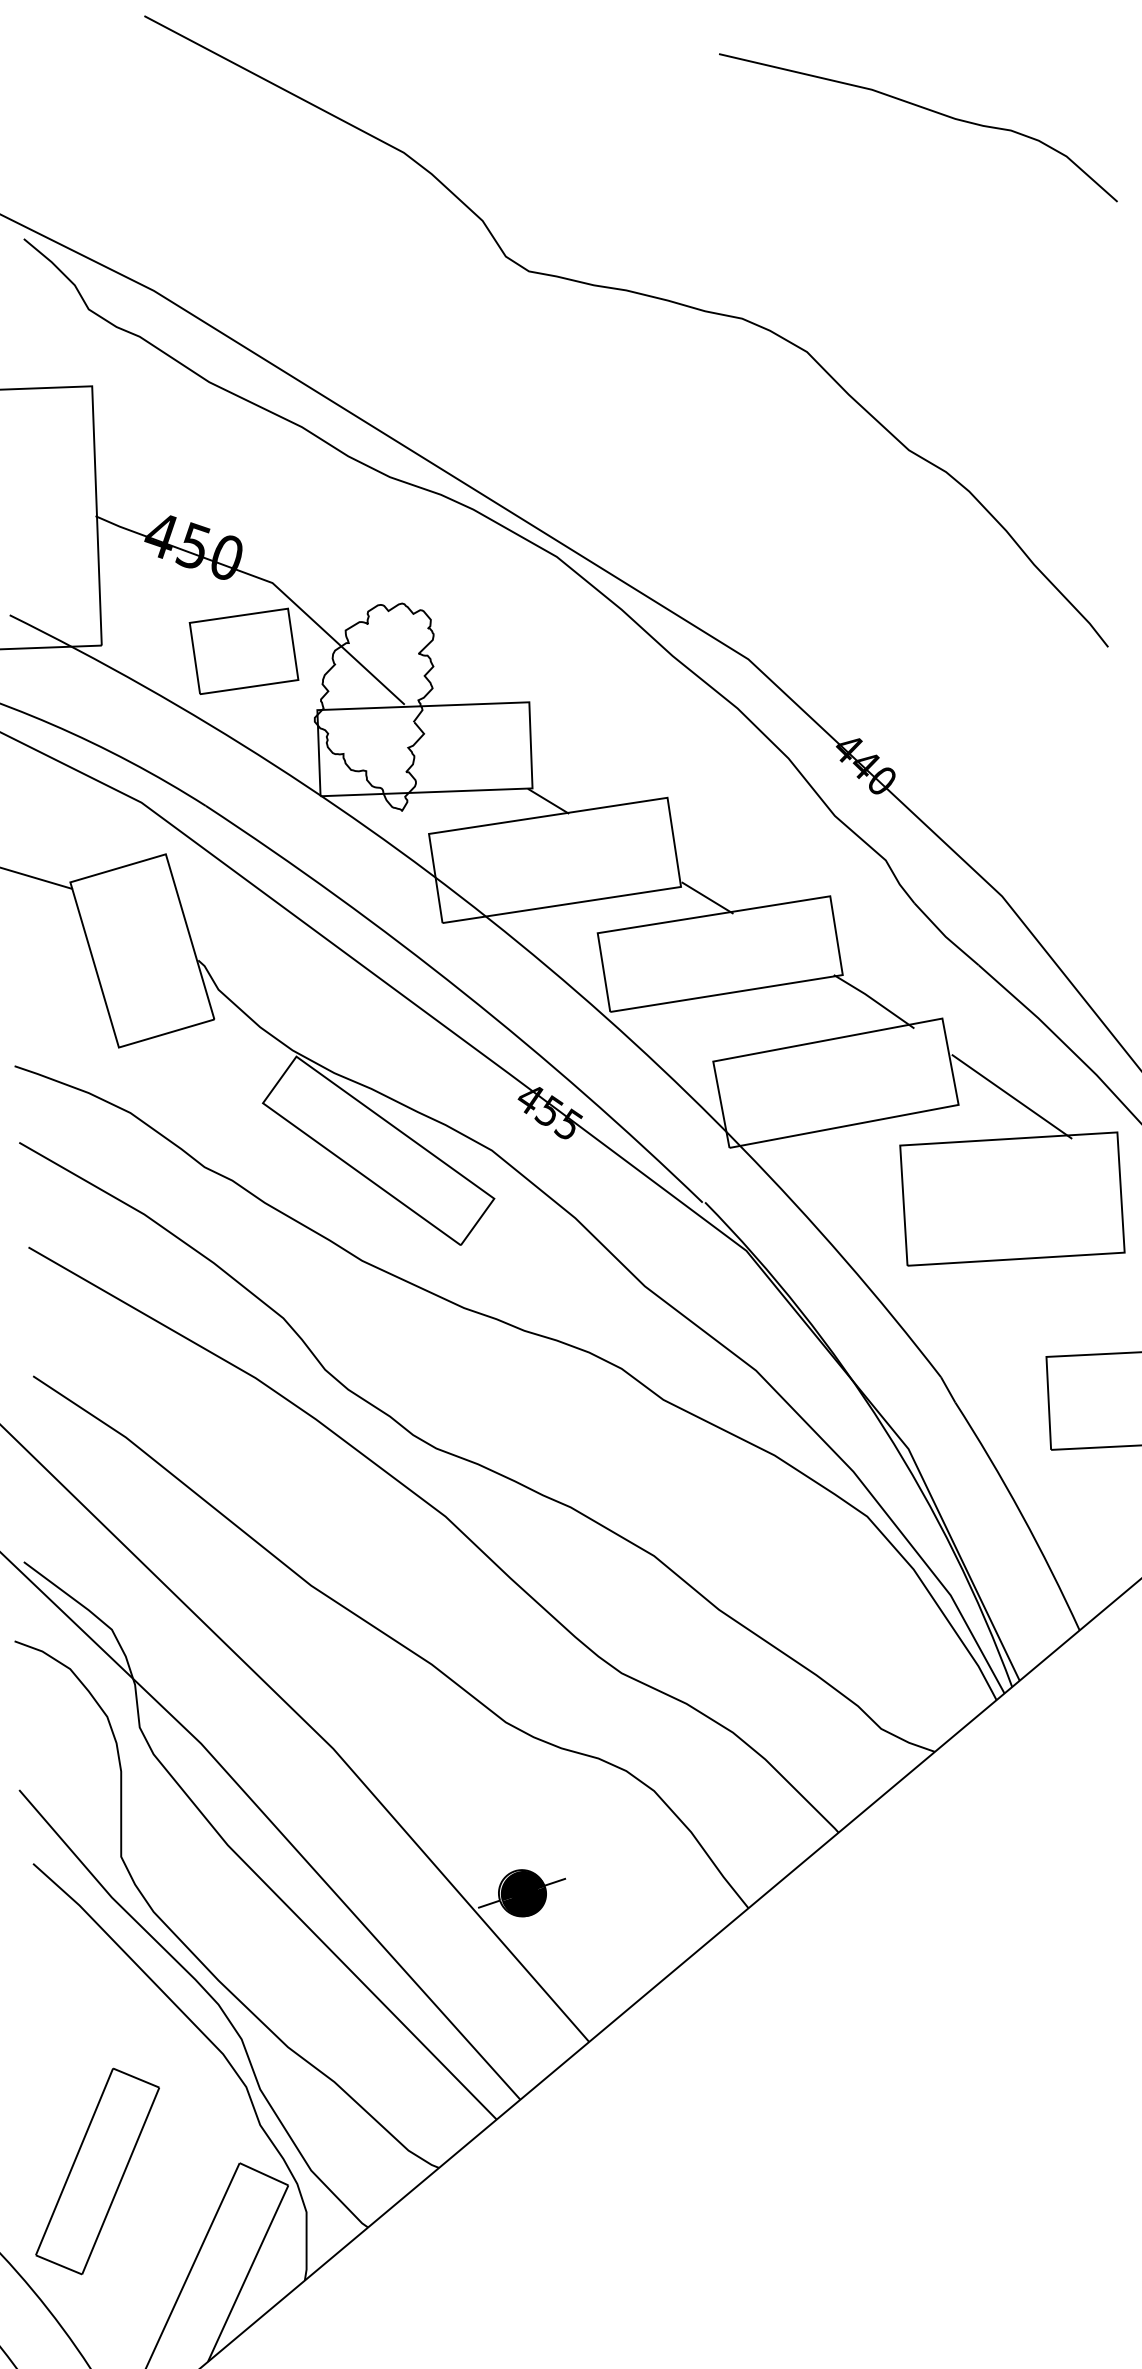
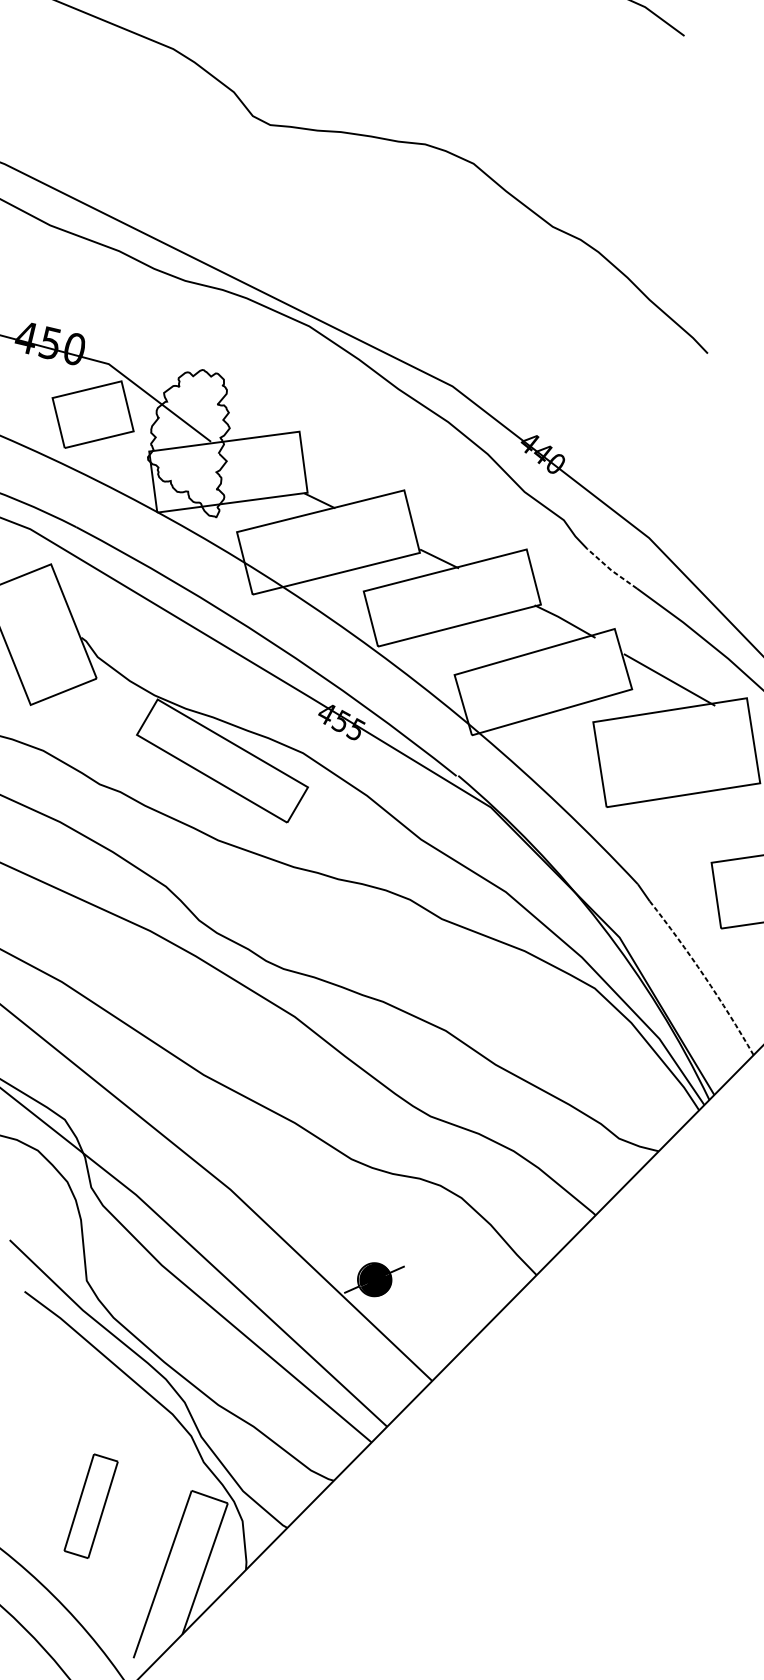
line: (945, 936) -> (611, 570), solid -> dashed
arc: (1021, 1514) -> (704, 976), solid -> dashed
part: (97, 2171) -> (91, 1506), size x0.7

